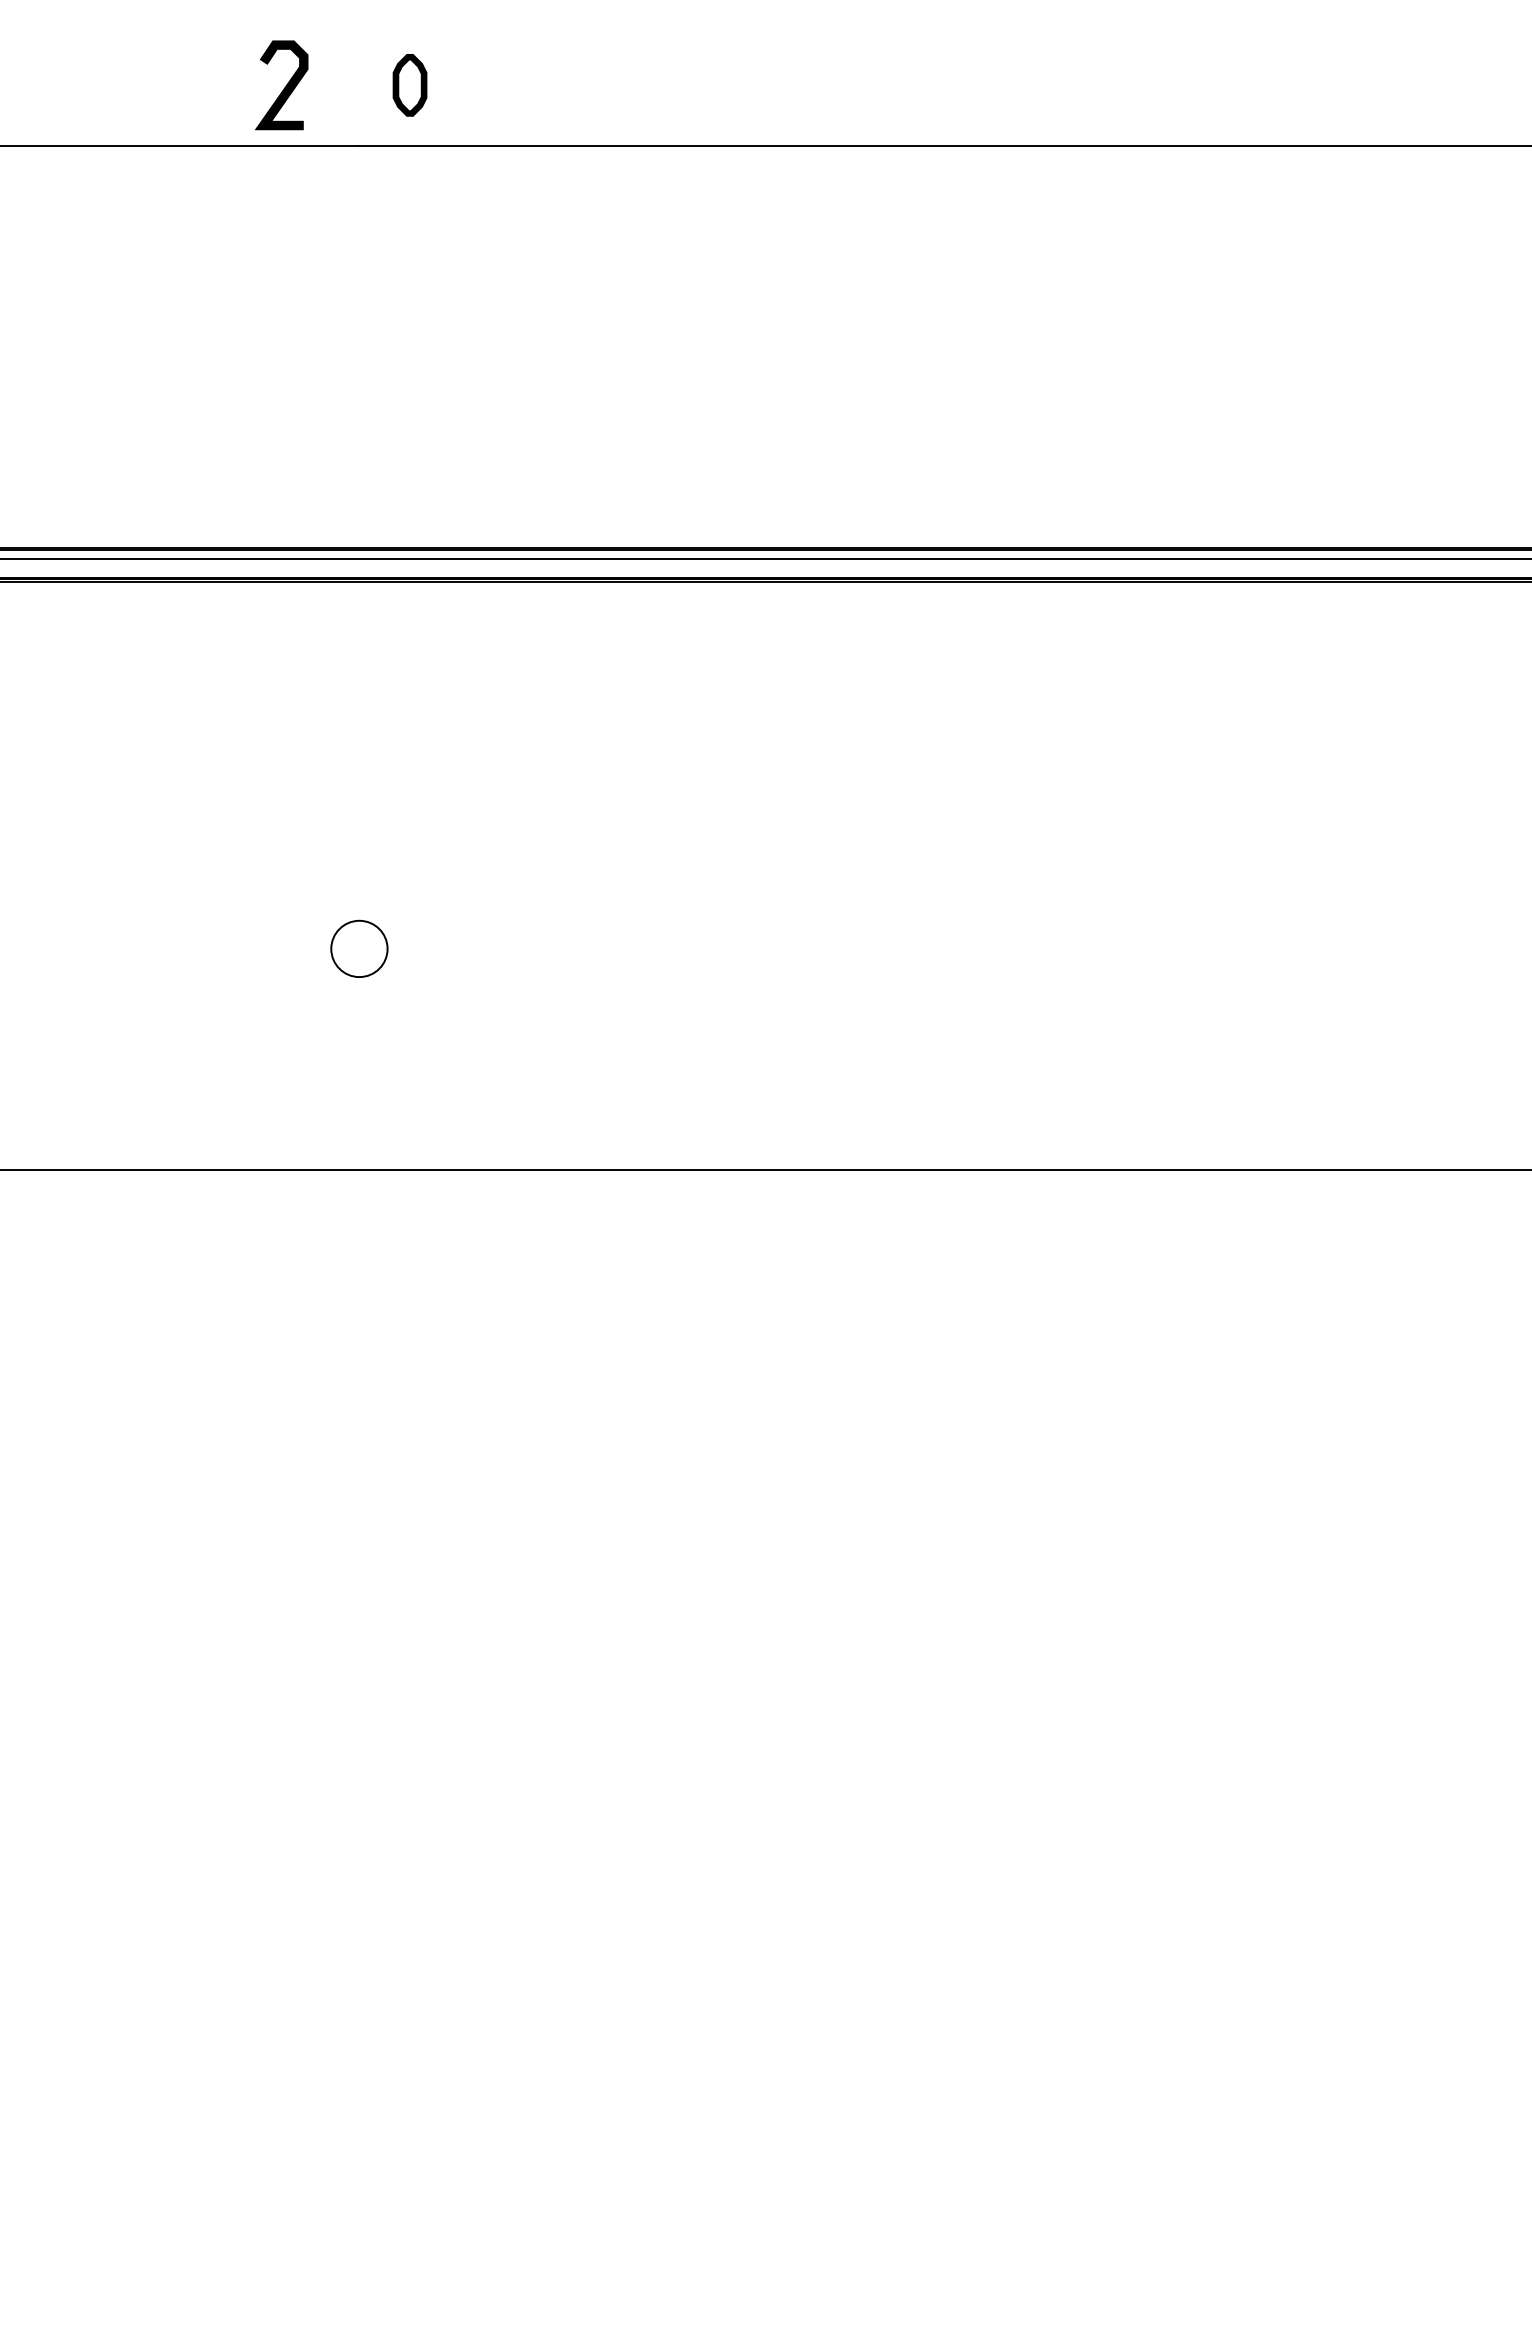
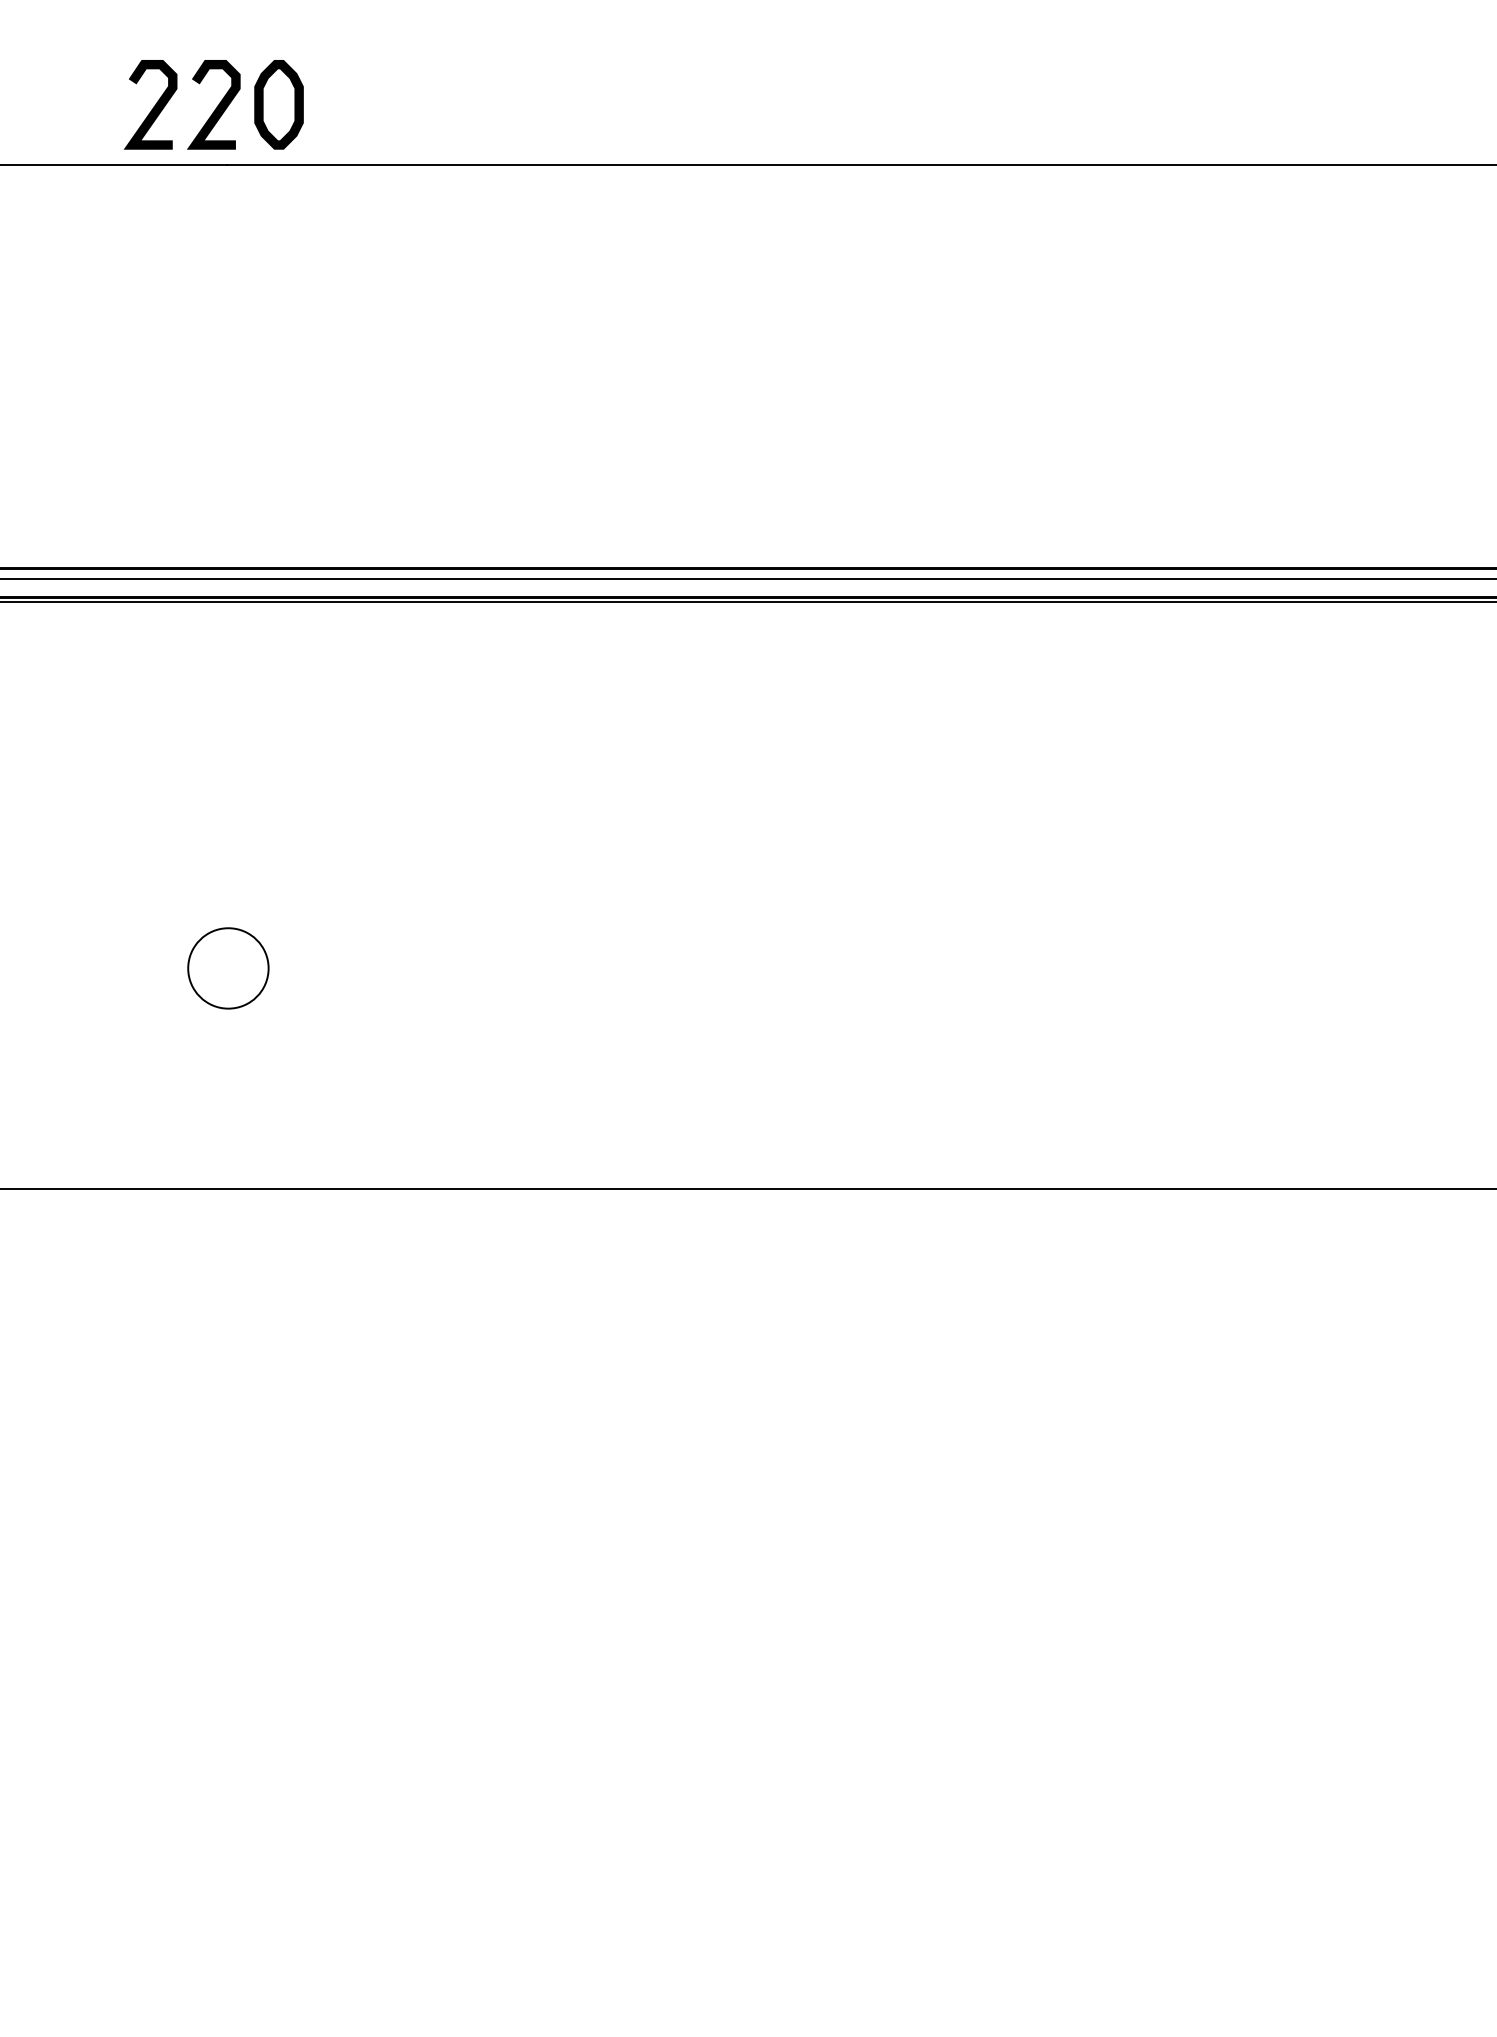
part: (409, 85) -> (278, 105), size x1.43
curve: (347, 87) -> (216, 107), added
circle: (359, 948) -> (228, 968), size x1.43

